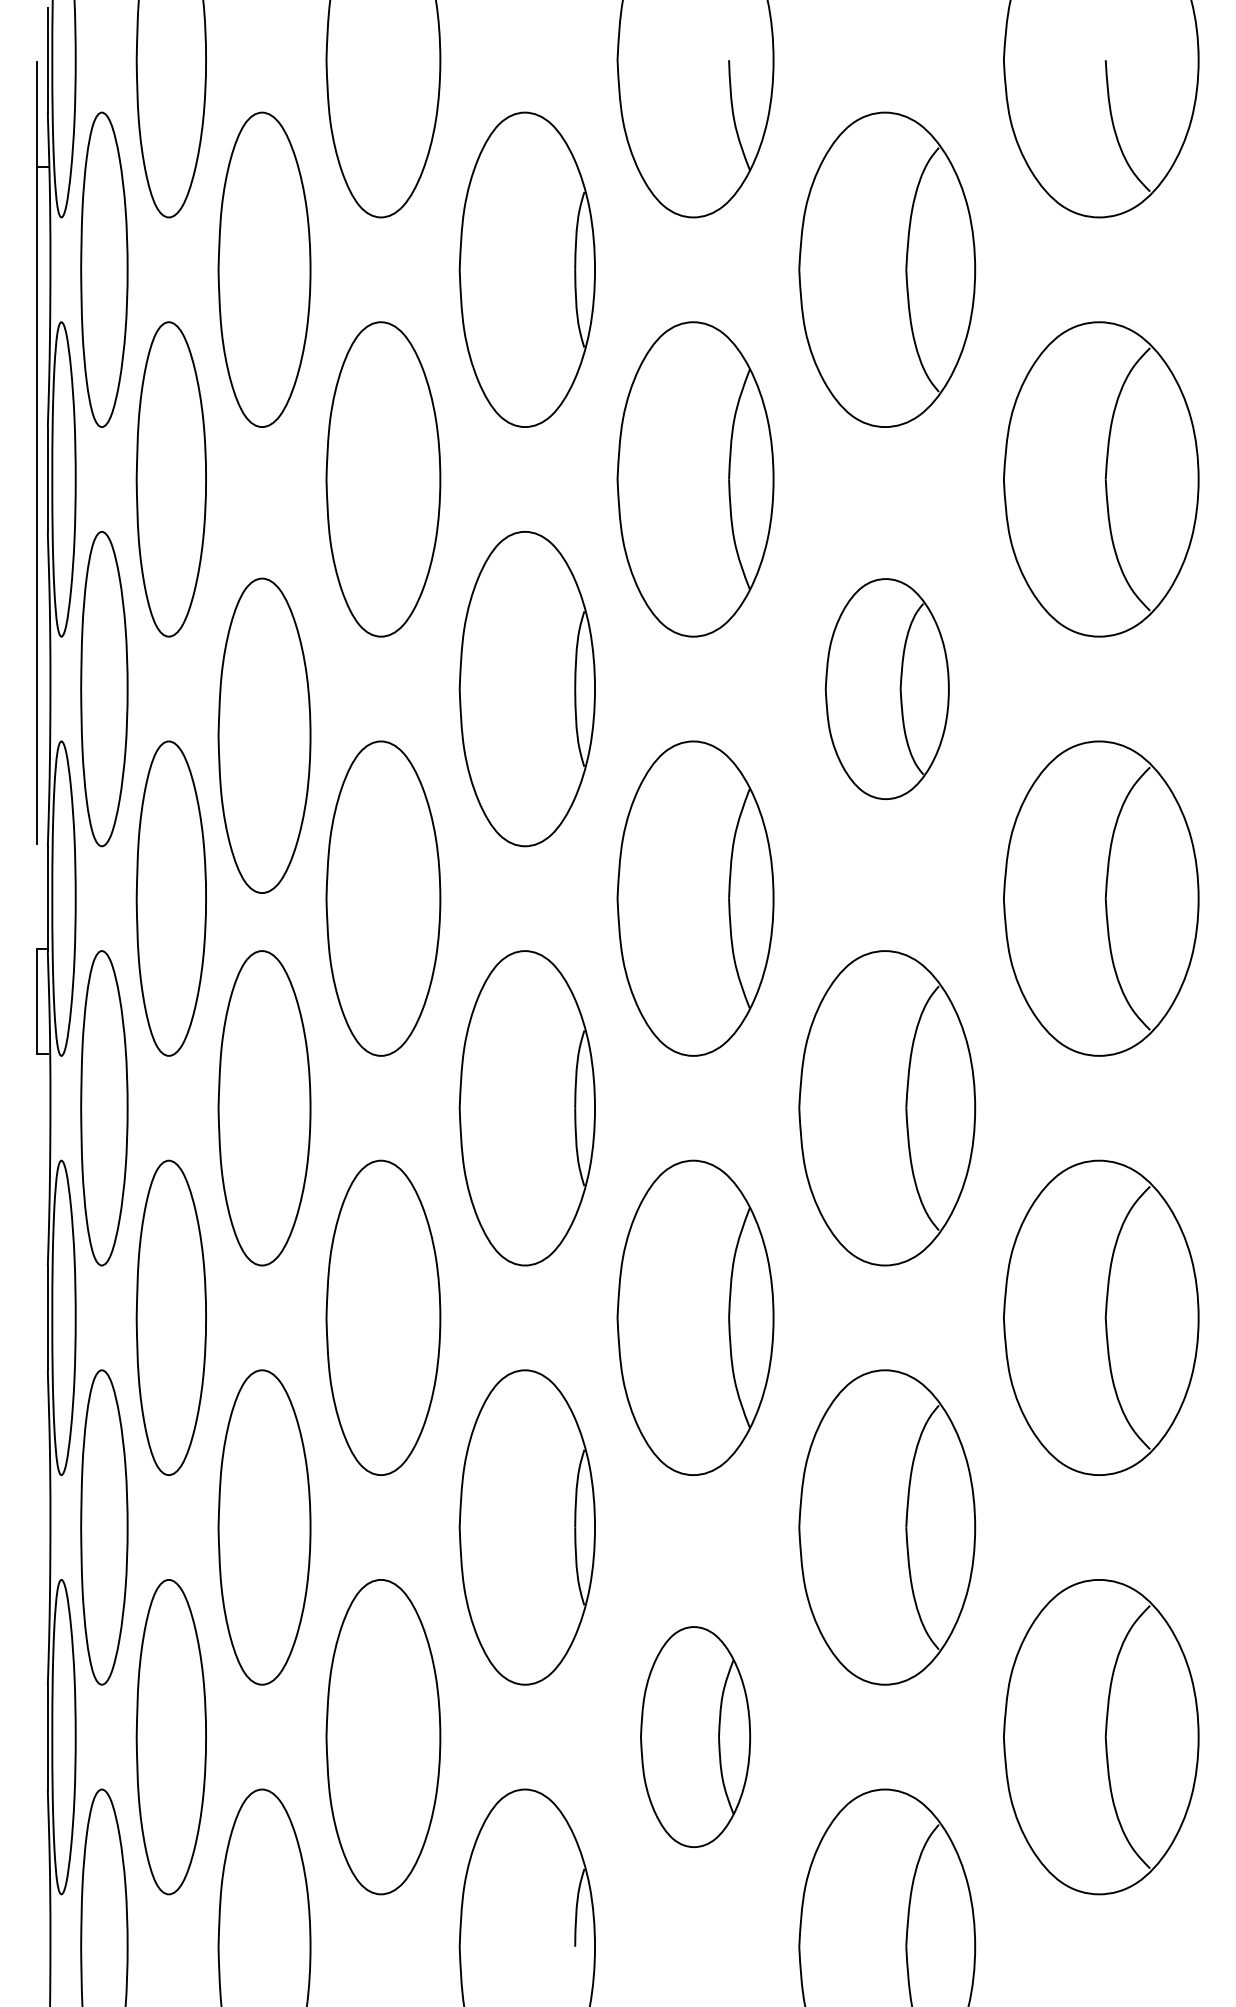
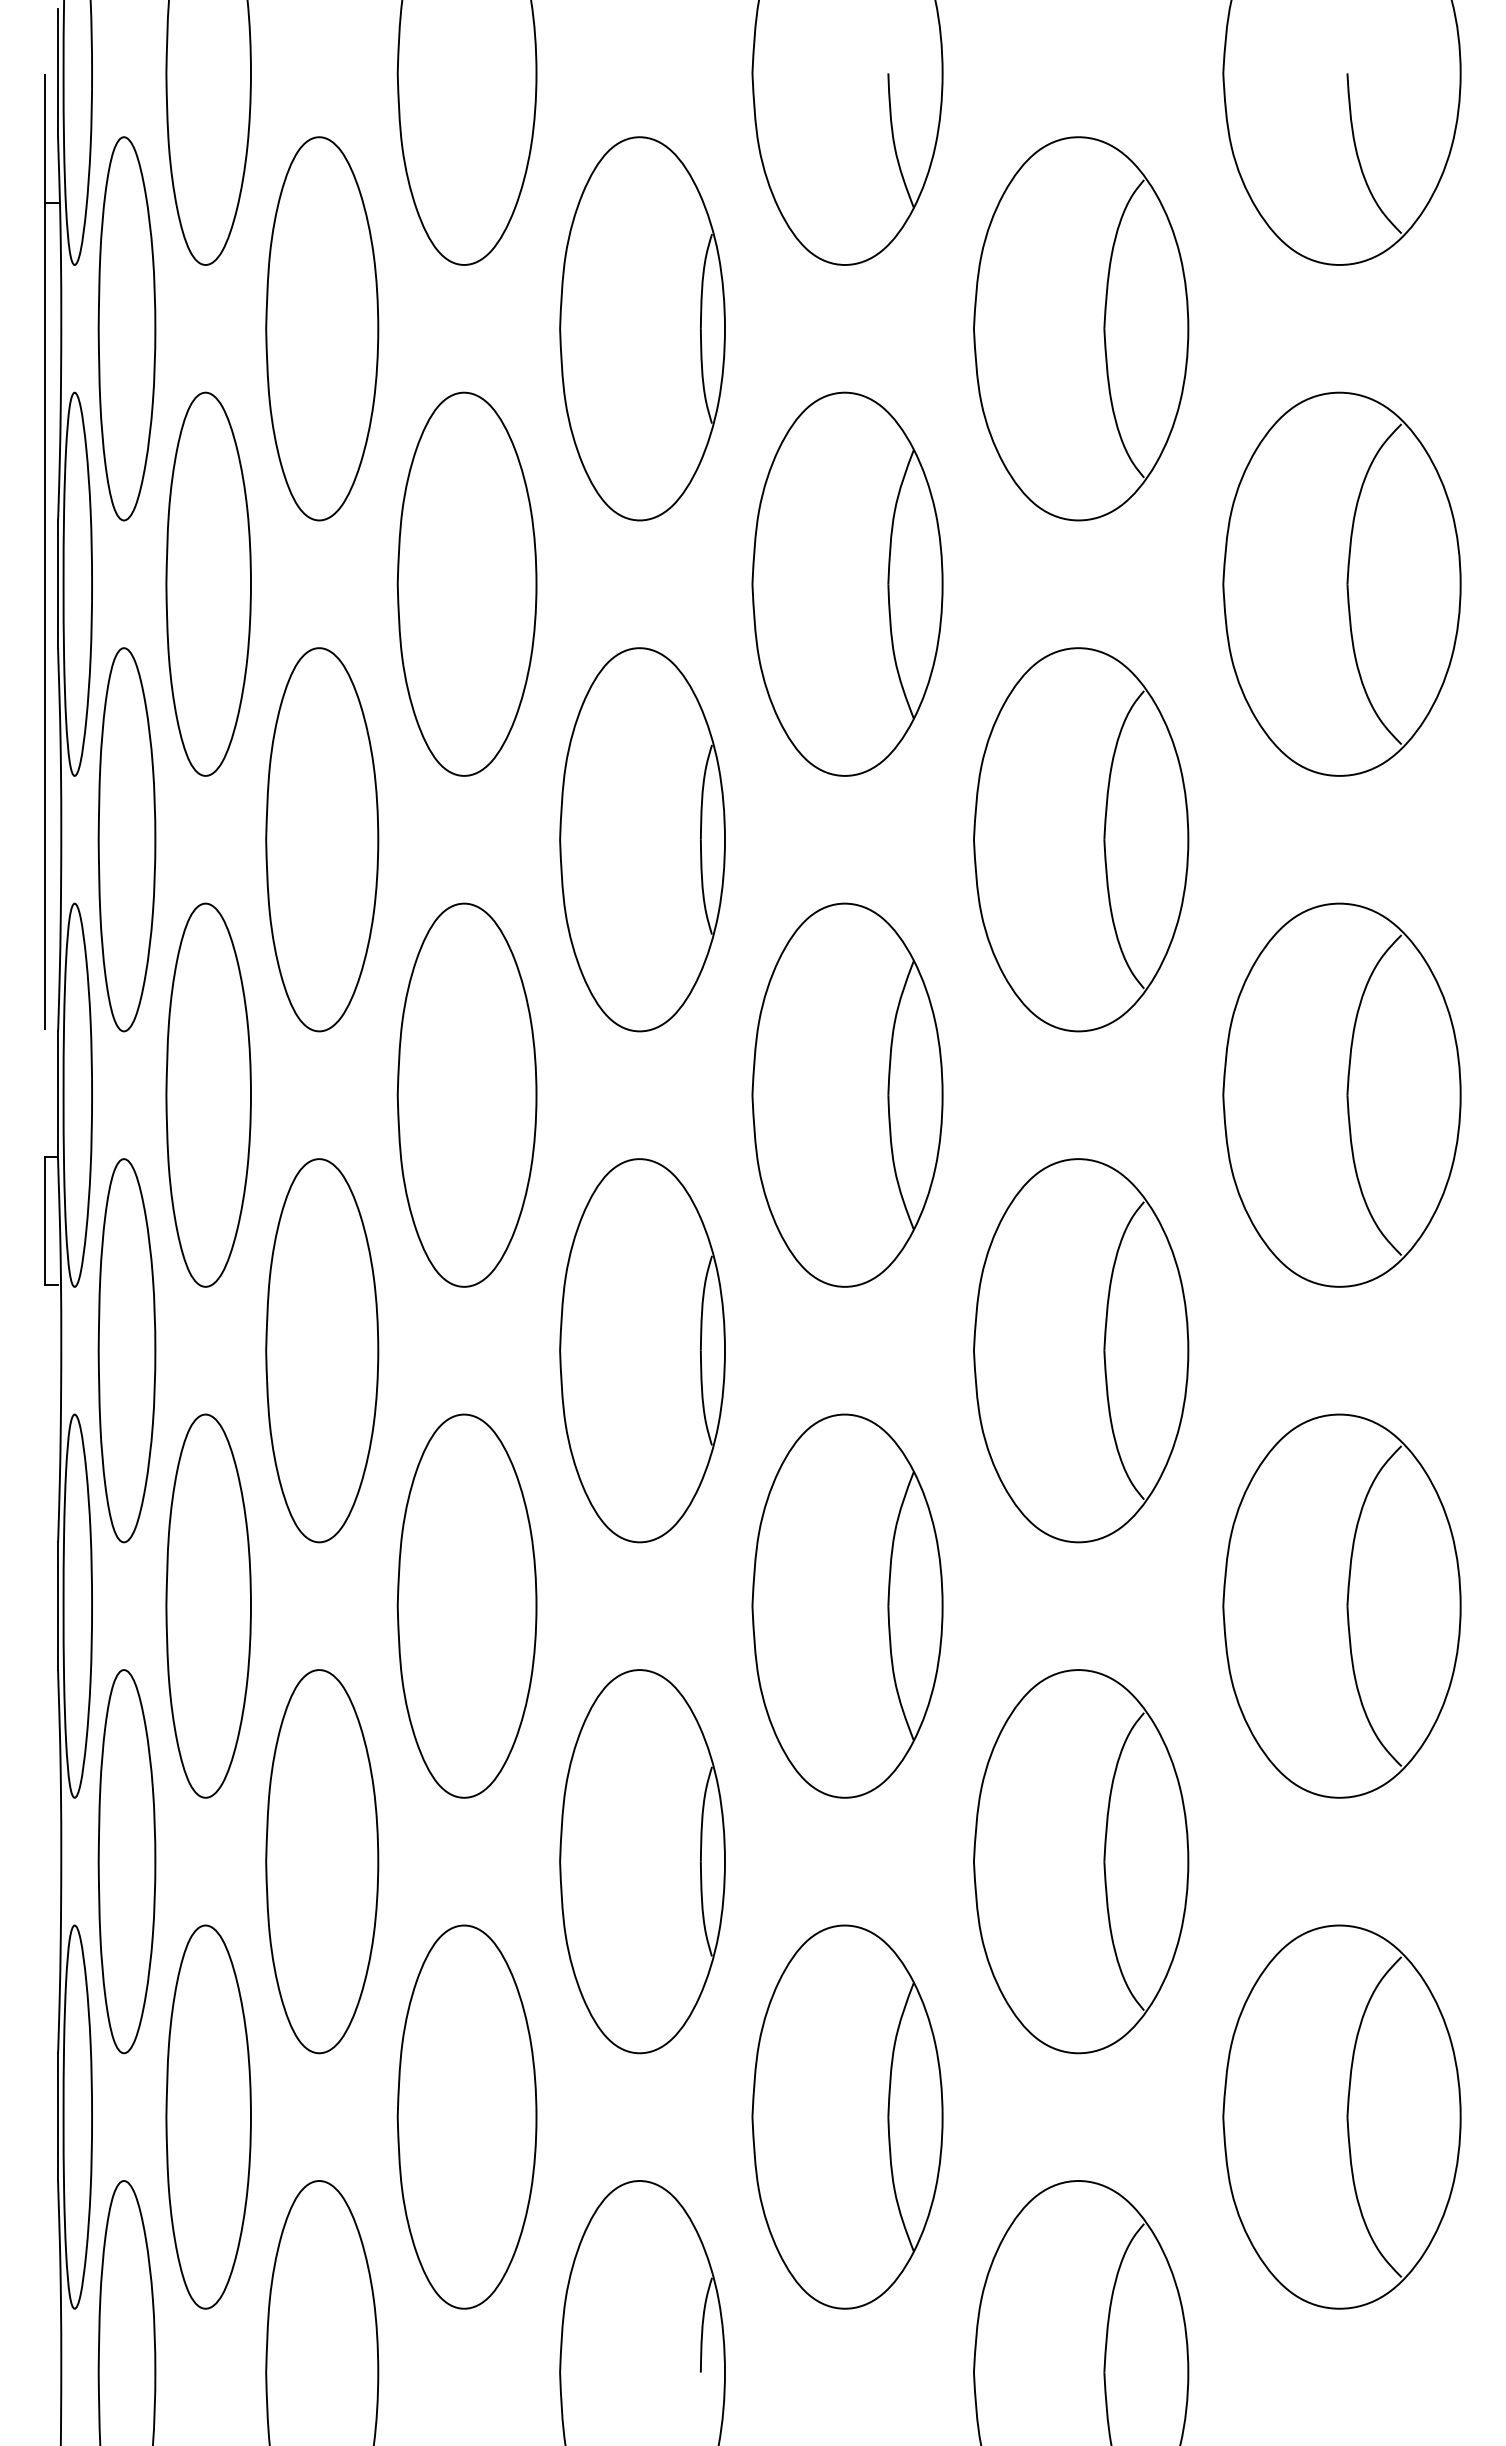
part: (887, 688) -> (1081, 839), size x1.43
part: (264, 735) -> (322, 839), moved
part: (695, 1736) -> (847, 2116), size x1.43

